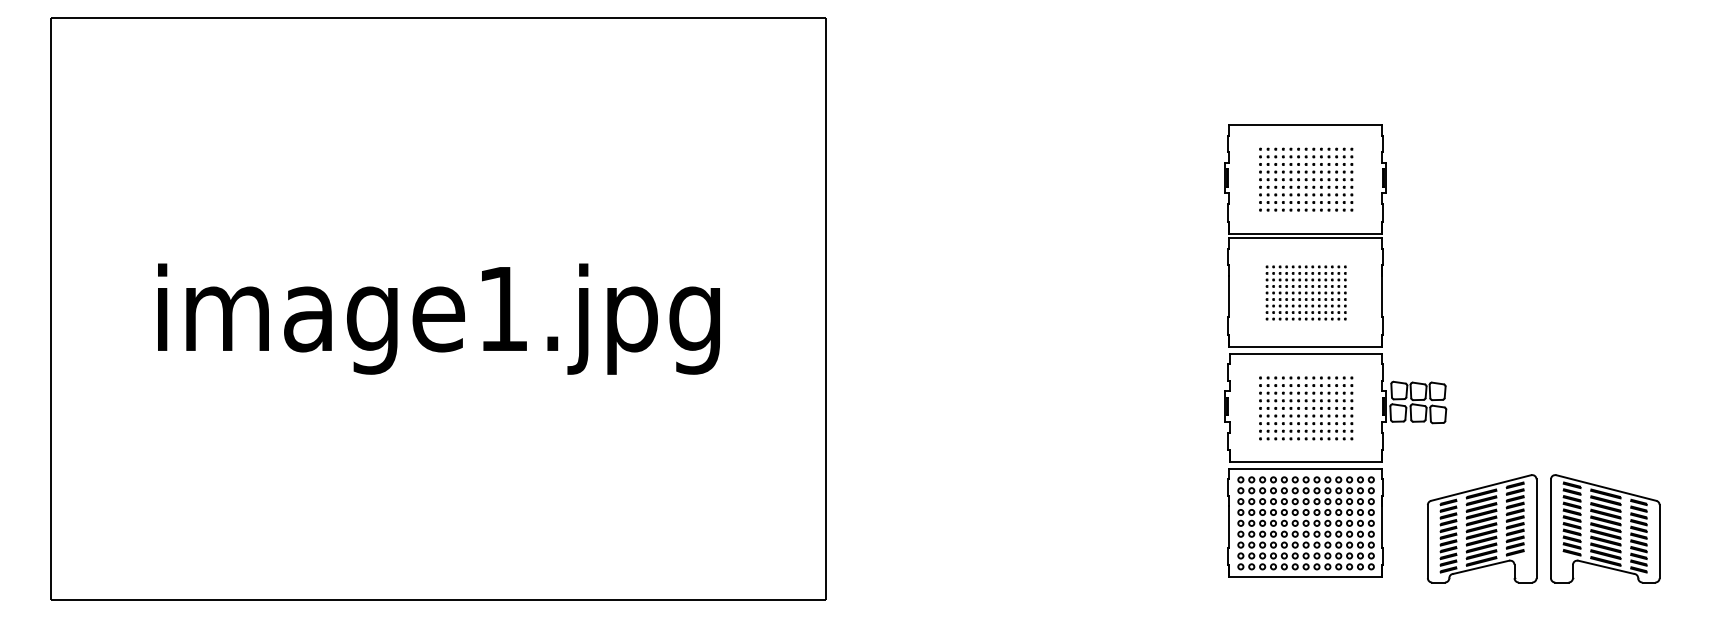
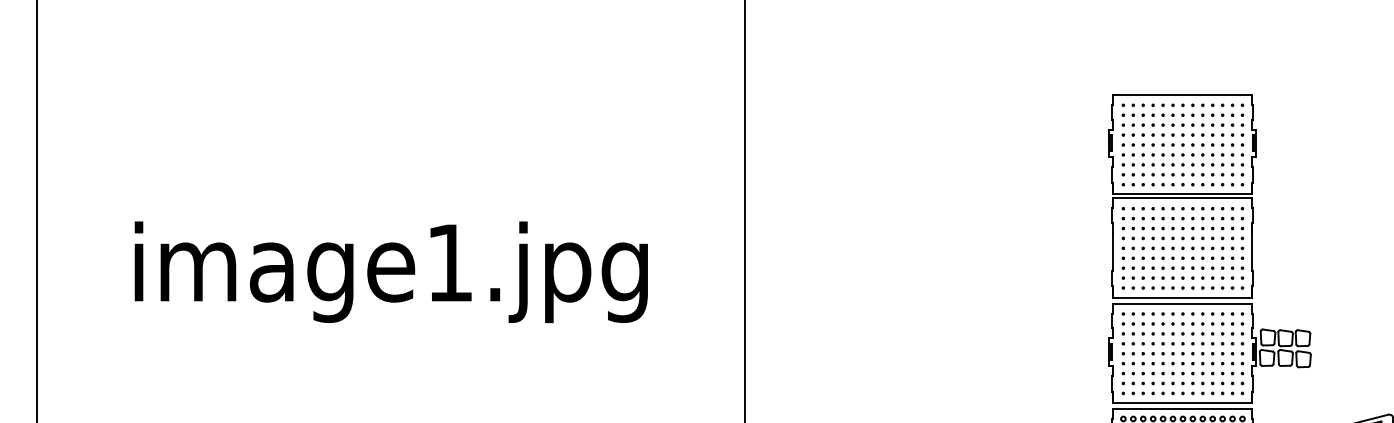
part: (1306, 179) -> (1183, 144), size x1.43
part: (1306, 292) -> (1183, 247), size x1.67
part: (1306, 408) -> (1183, 353), size x1.43

